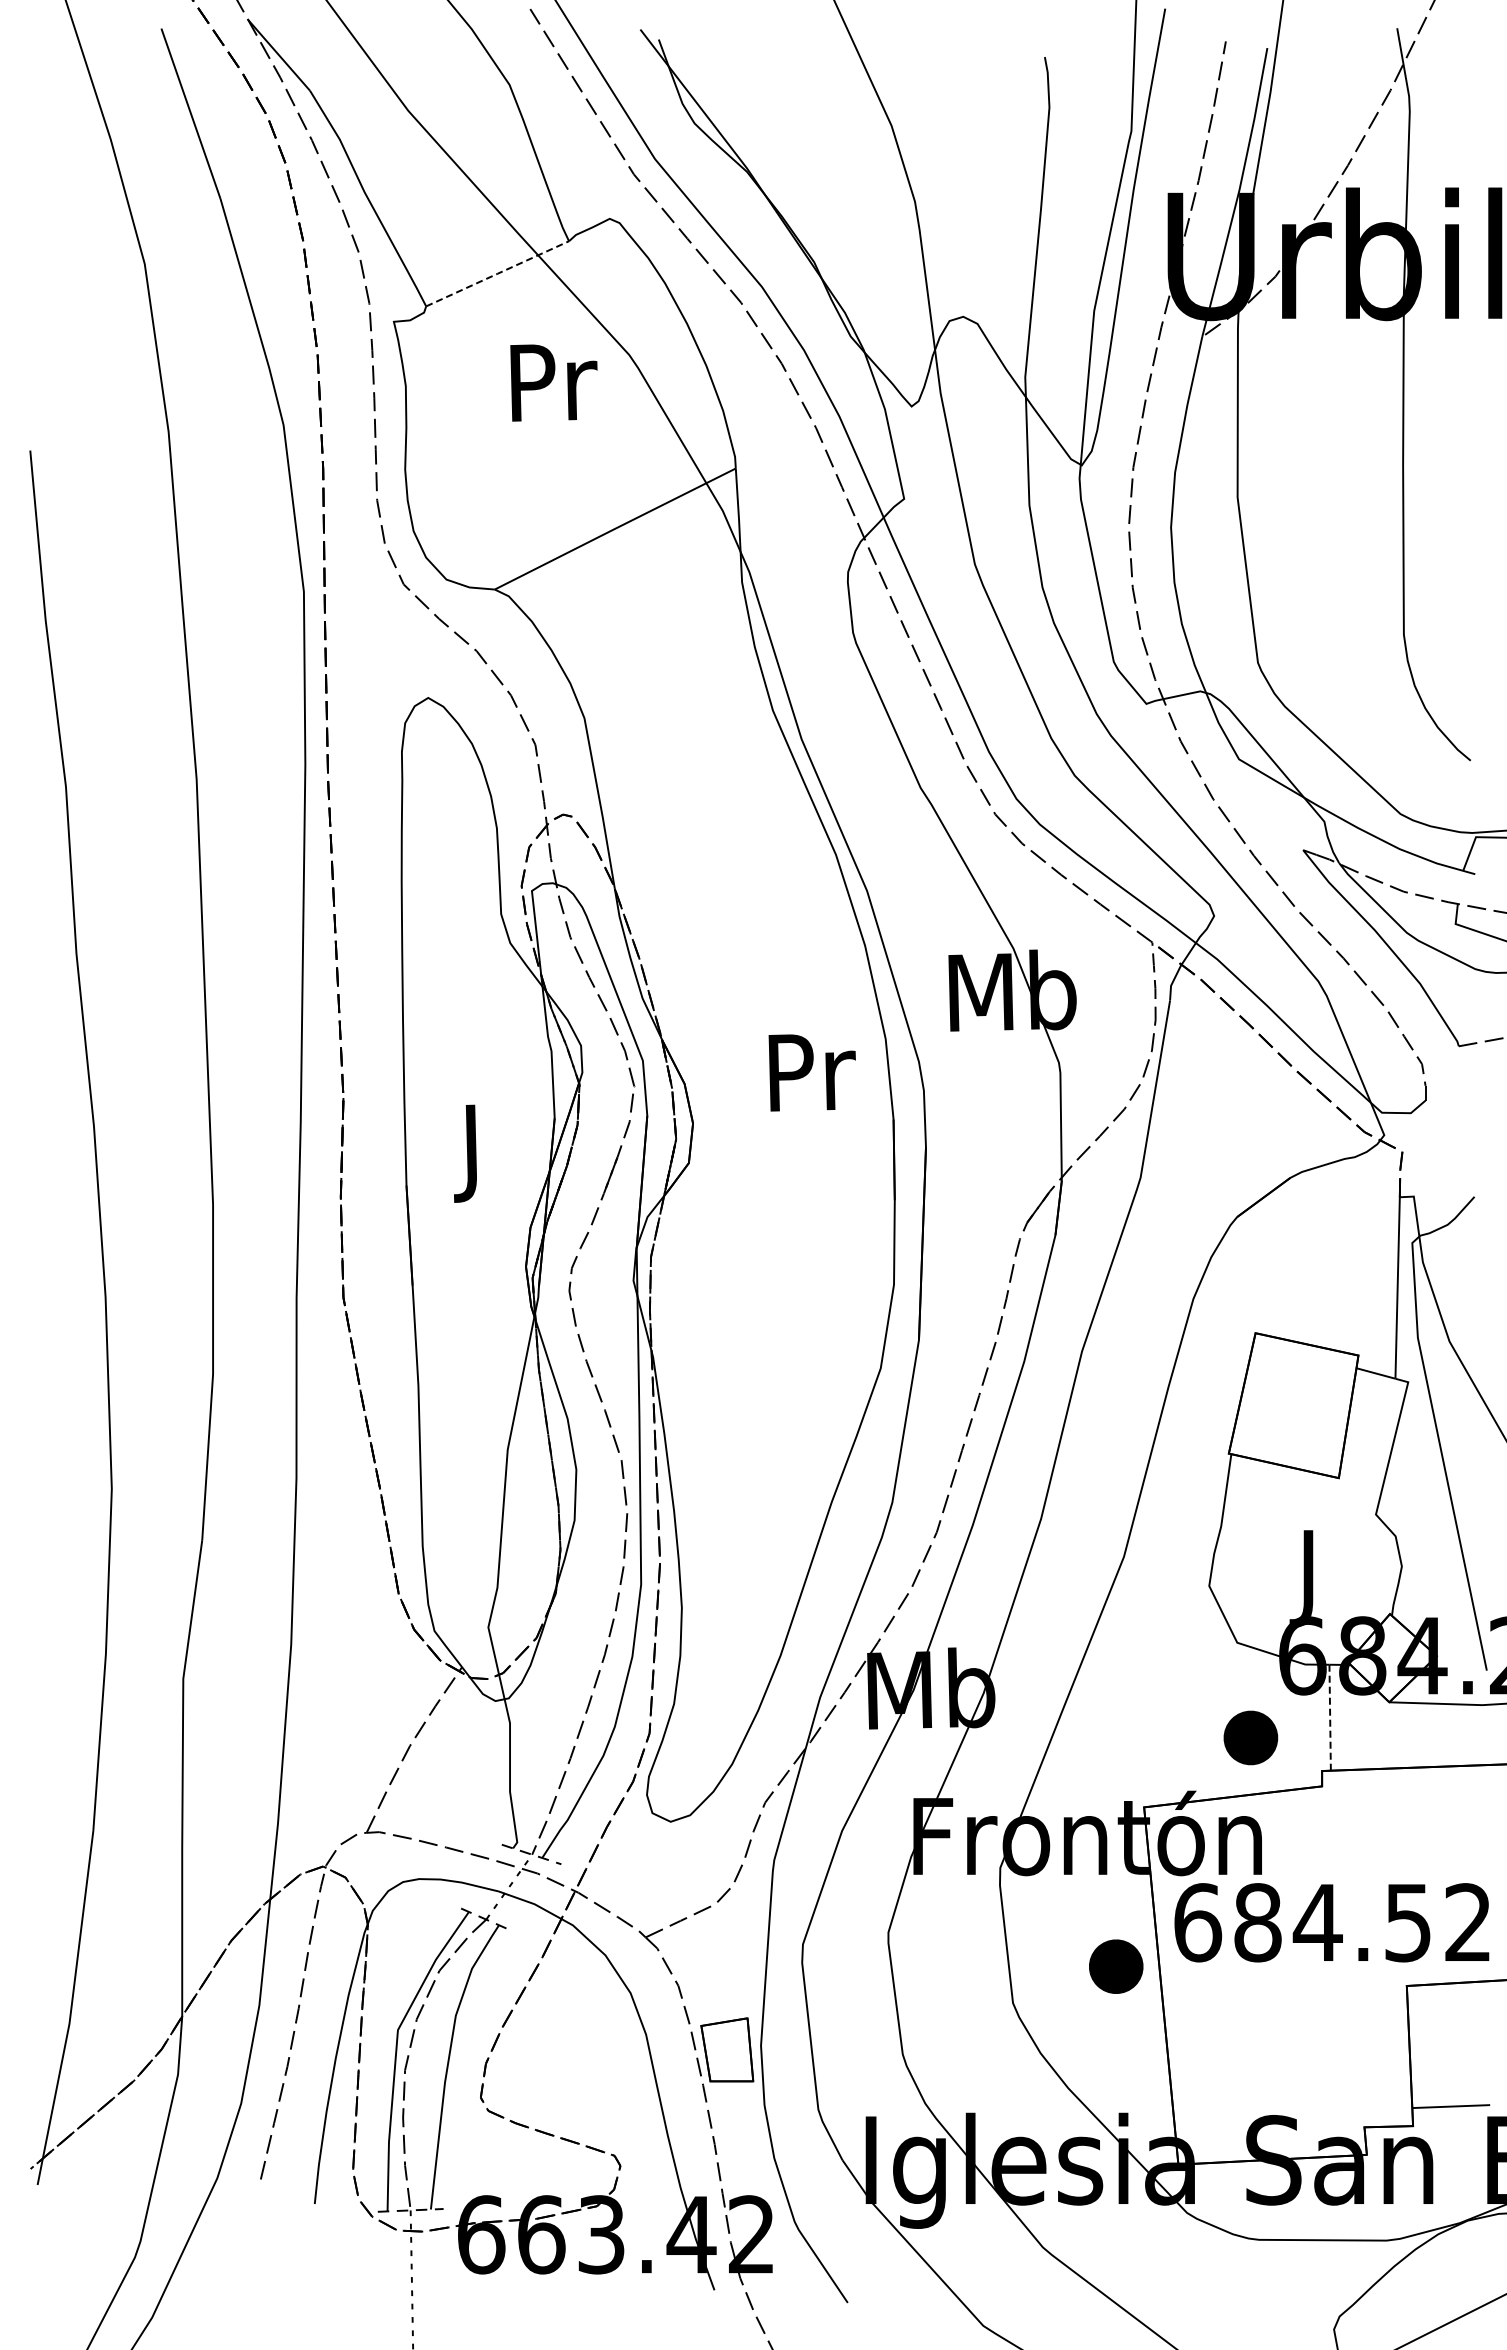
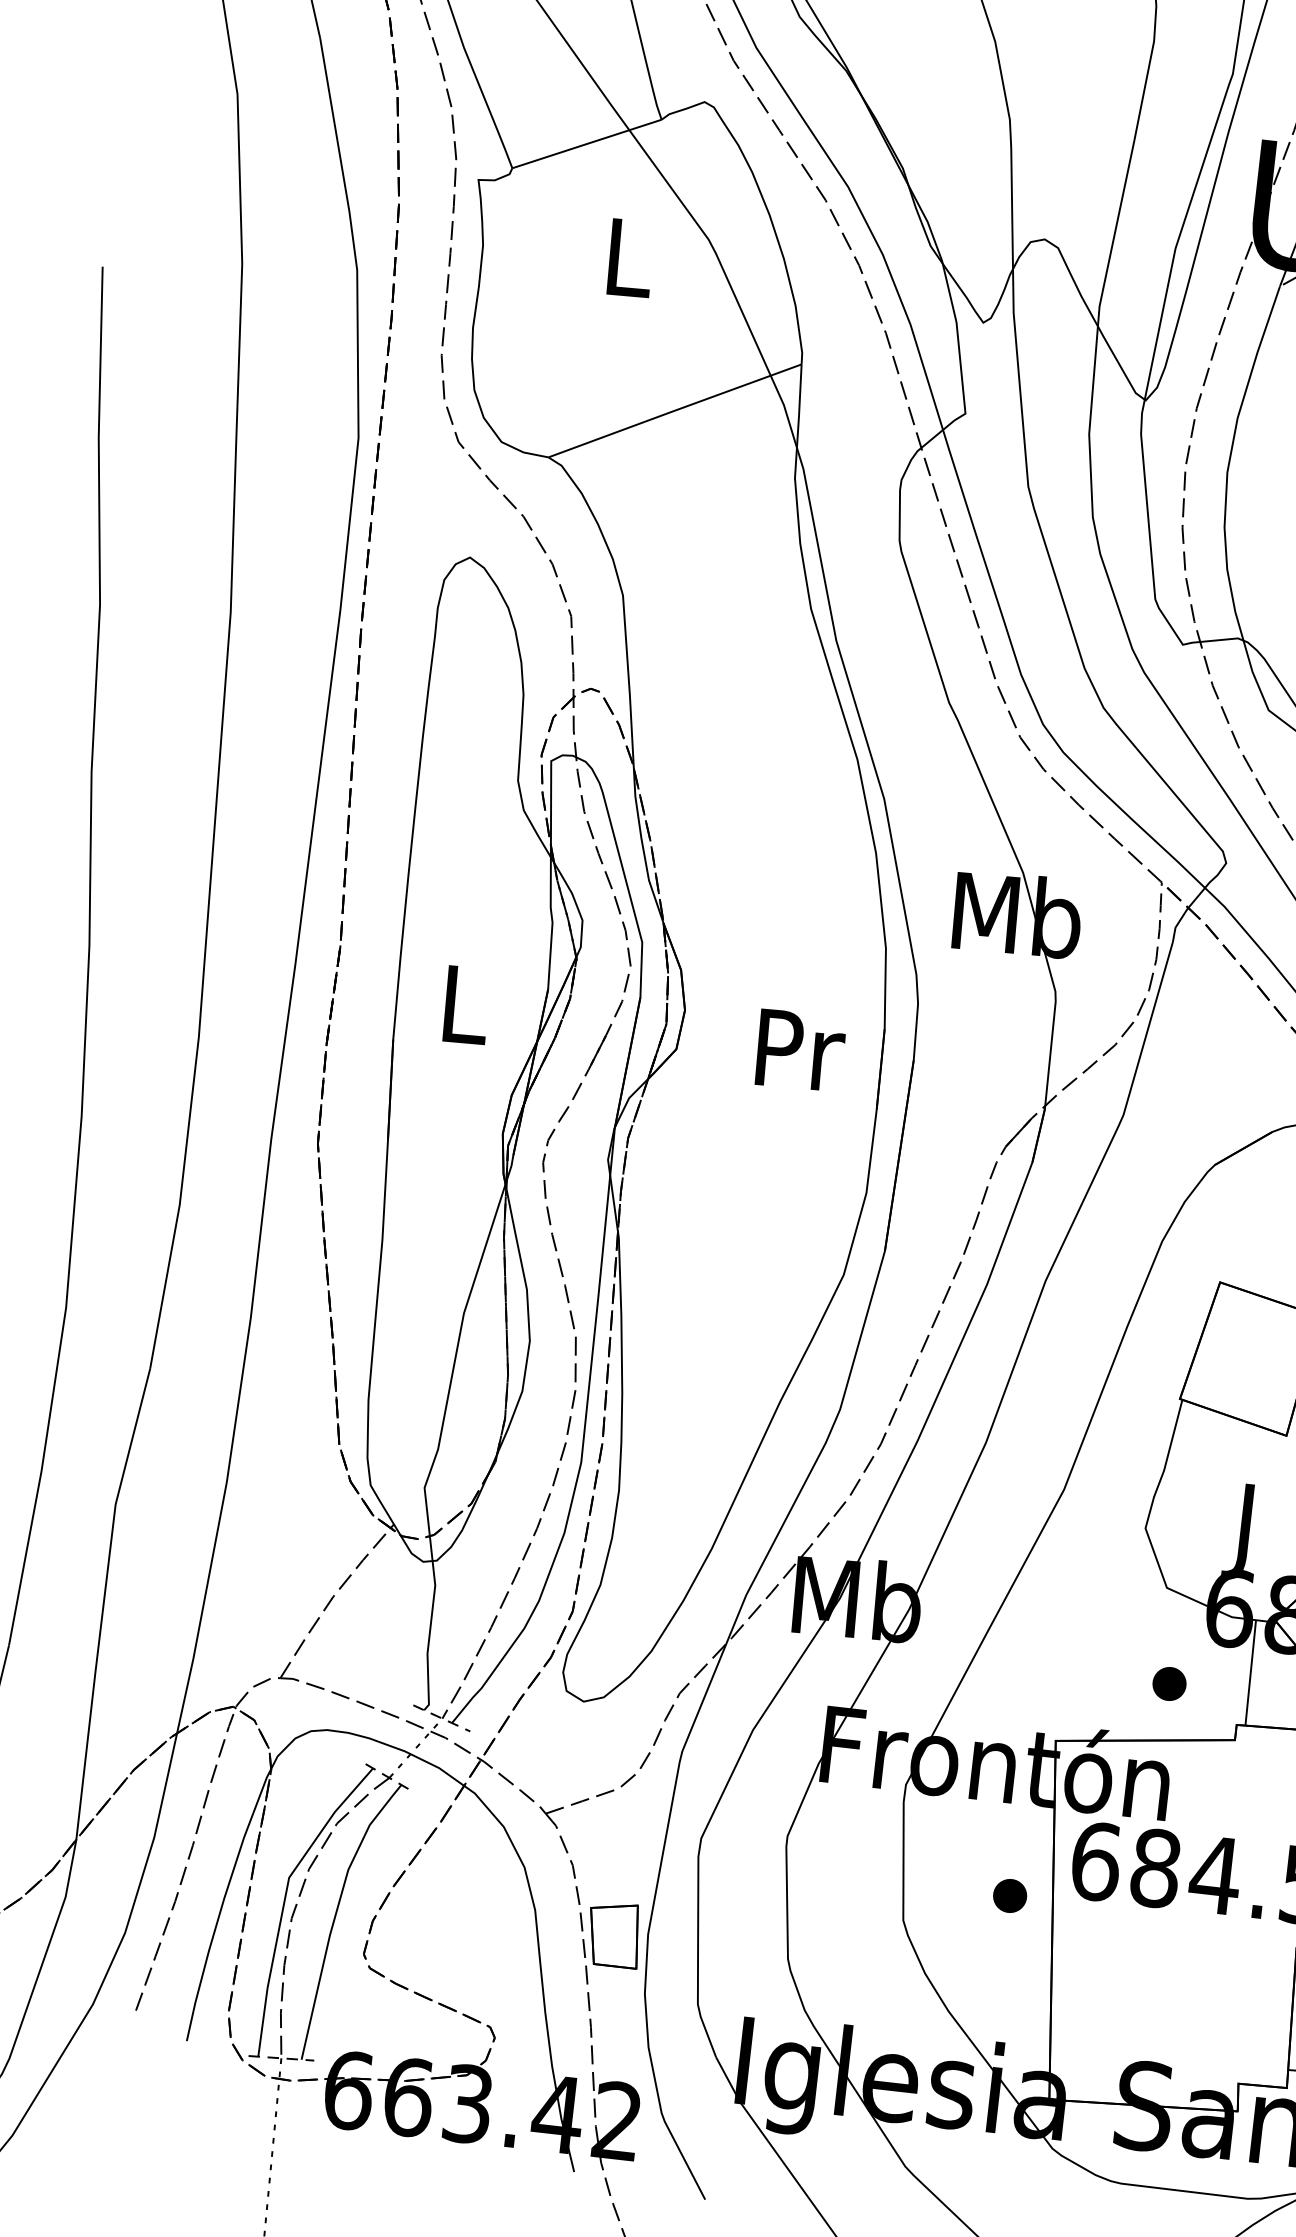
line: (497, 273) -> (586, 143), dashed -> solid
text: (553, 382) -> (630, 258), Pr -> L
text: (811, 1072) -> (799, 1050), moved
text: (475, 1153) -> (465, 1015), J -> L
line: (1330, 1717) -> (1251, 1672), dashed -> solid
part: (1250, 1737) -> (1169, 1683), size x0.62
part: (1116, 1966) -> (1010, 1895), size x0.62

